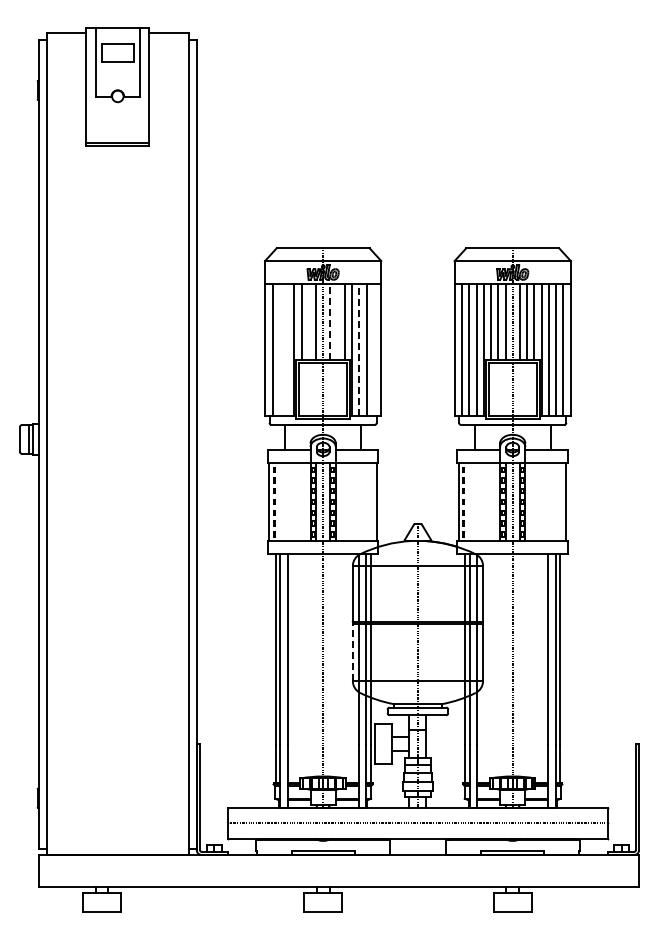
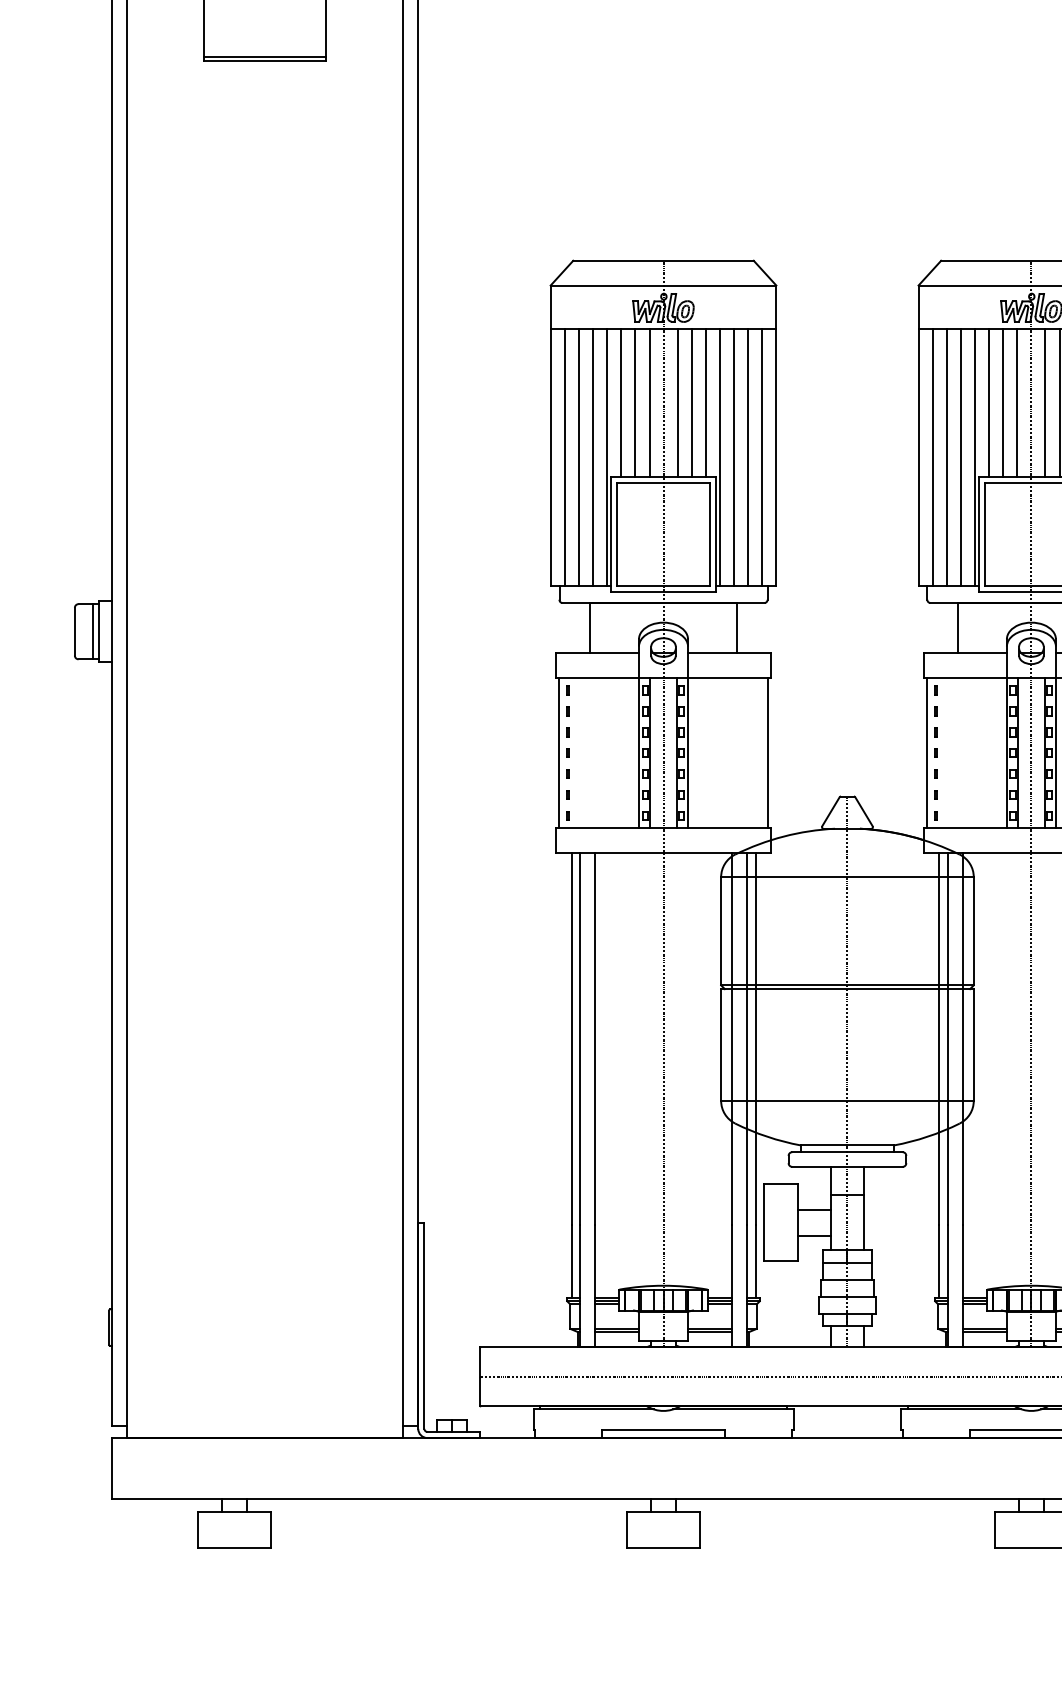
line: (308, 321) -> (635, 402), added
line: (330, 321) -> (677, 402), dashed -> solid
line: (337, 321) -> (691, 402), added
line: (279, 349) -> (578, 457), added
line: (287, 349) -> (594, 457), added
line: (359, 349) -> (734, 457), dashed -> solid
line: (373, 349) -> (761, 457), added
line: (352, 652) -> (720, 1045), dashed -> solid

